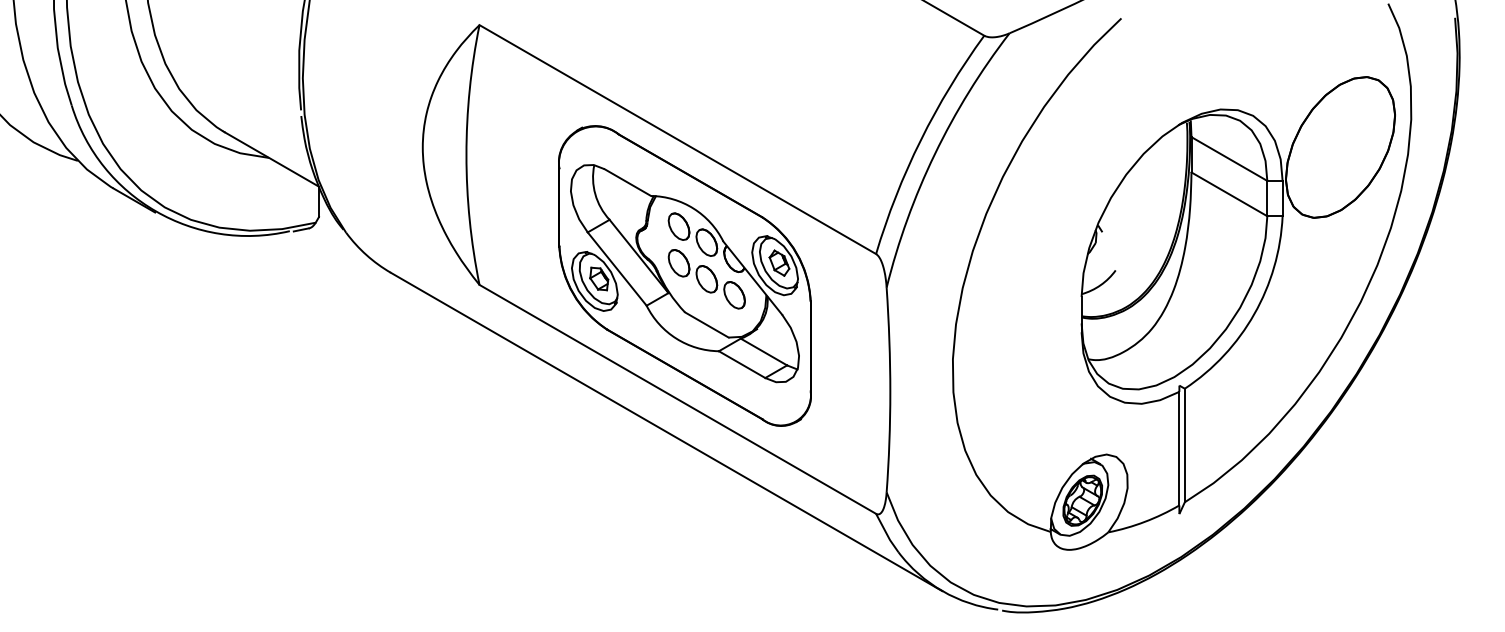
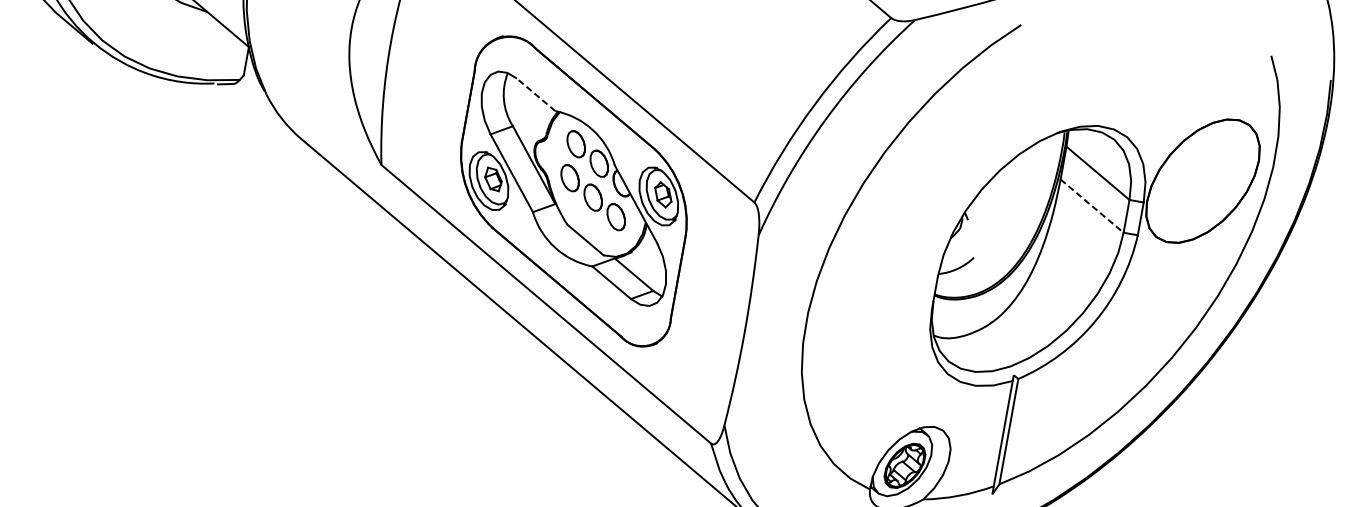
line: (627, 182) -> (535, 94), solid -> dashed
line: (1229, 194) -> (1092, 206), solid -> dashed

